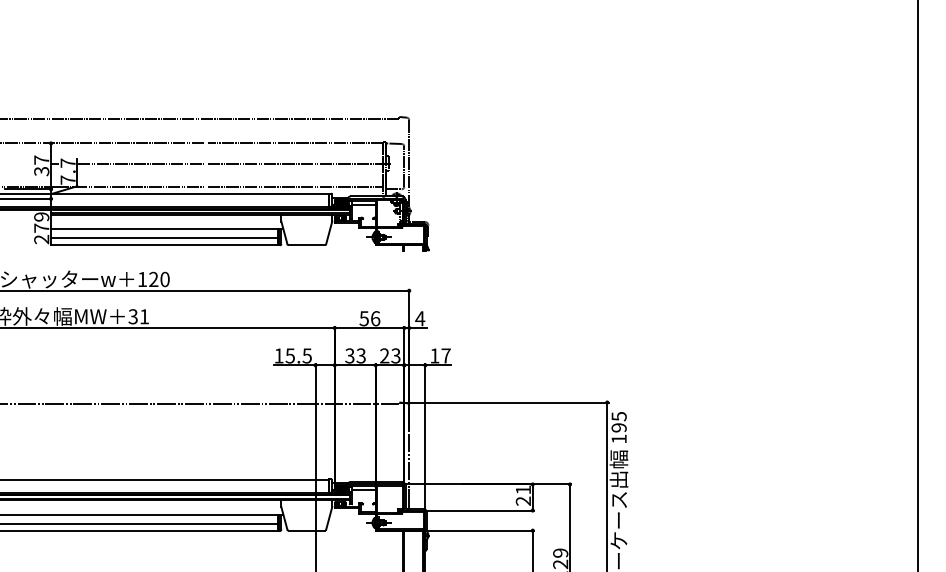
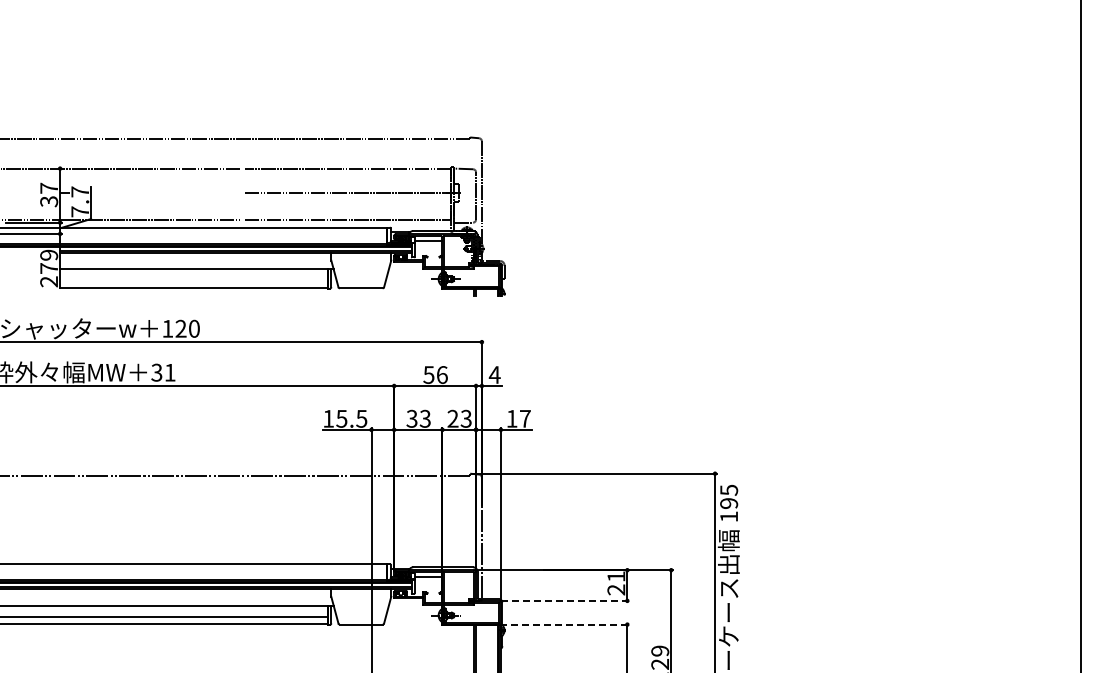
line: (140, 163) -> (165, 192), removed
line: (165, 238) -> (194, 280), removed
line: (479, 510) -> (564, 600), solid -> dashed
line: (479, 530) -> (564, 624), solid -> dashed

